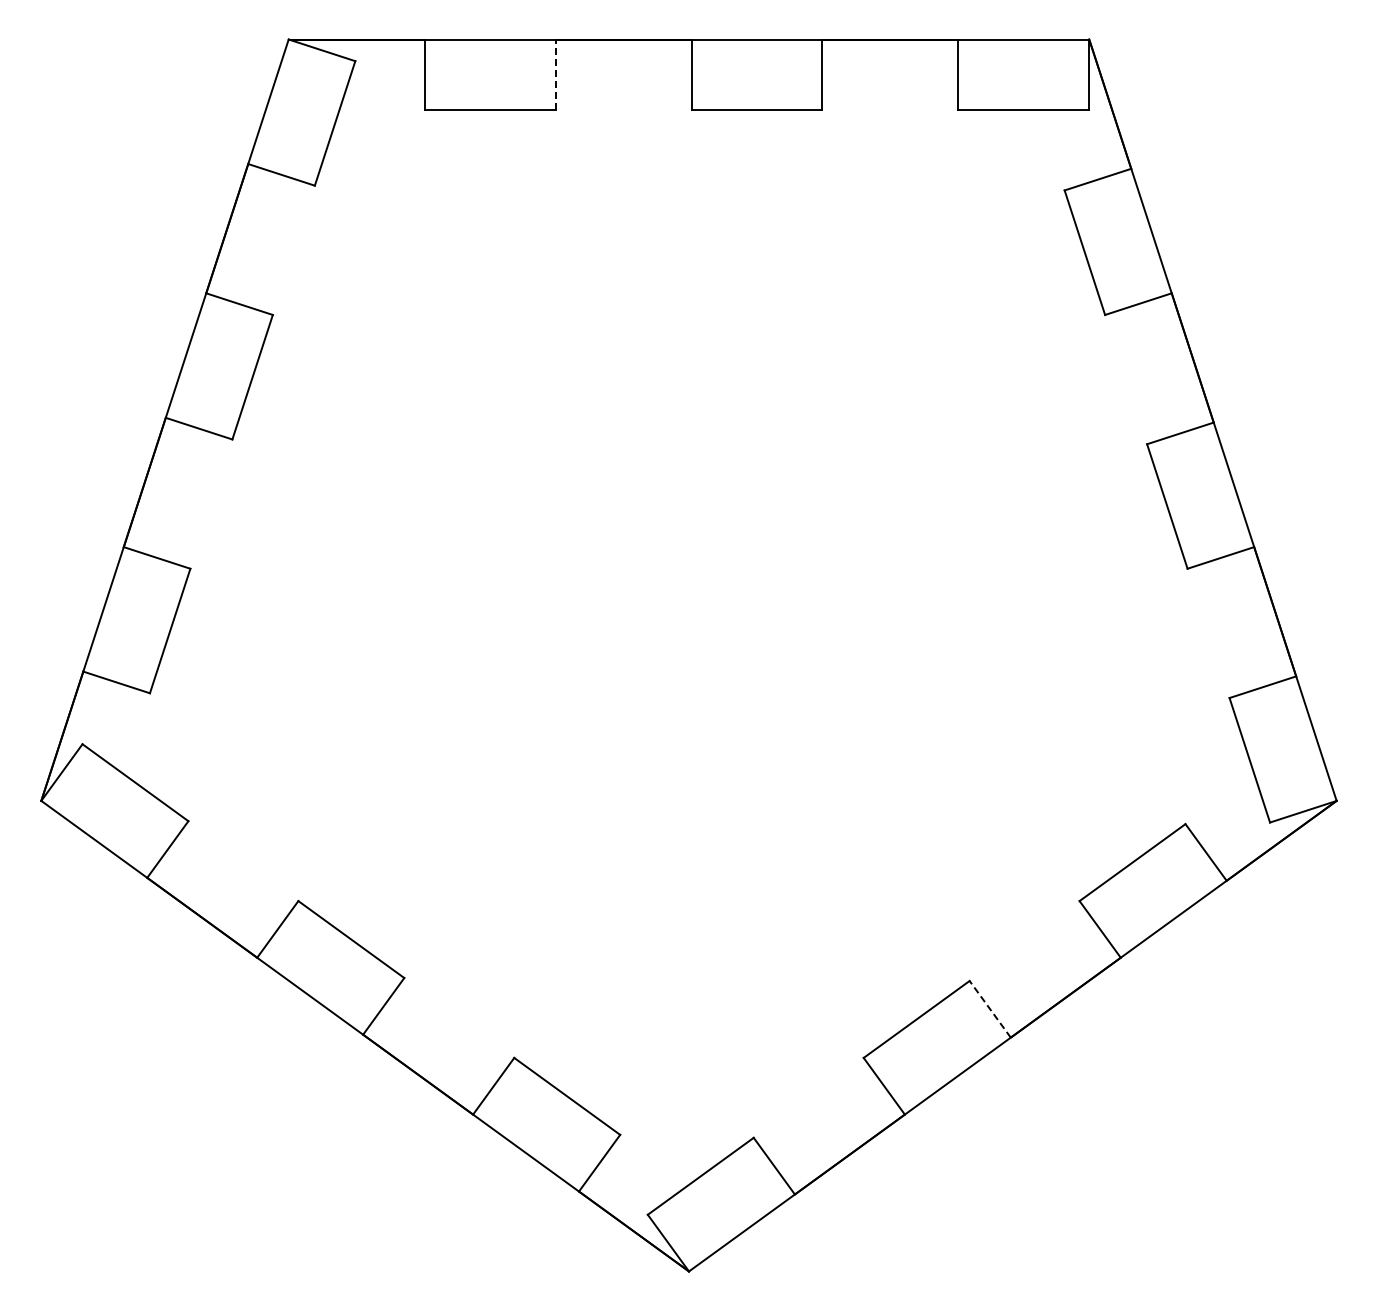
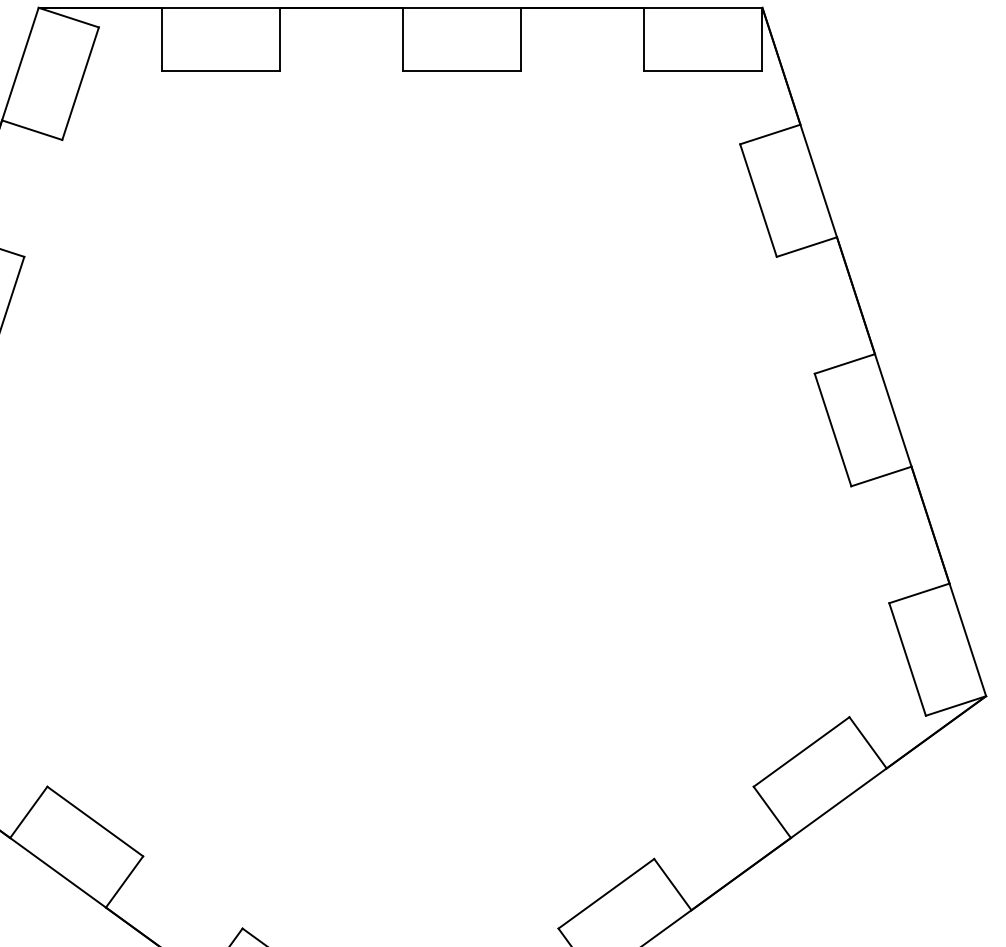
line: (555, 74) -> (279, 39), dashed -> solid
line: (989, 1008) -> (672, 883), dashed -> solid

